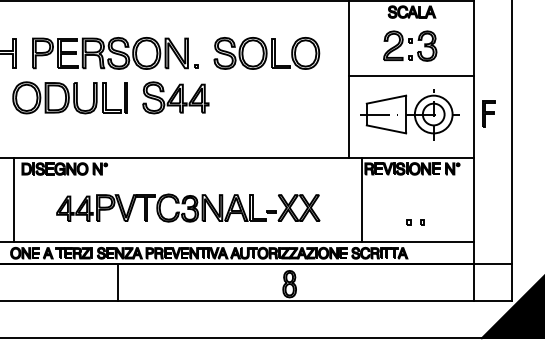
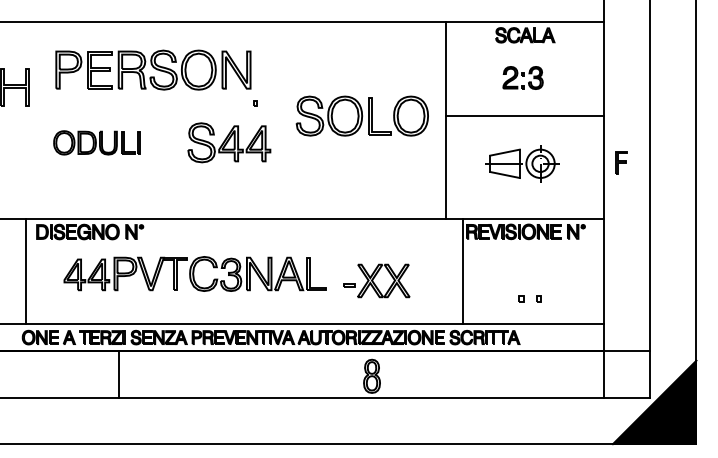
part: (409, 45) -> (522, 77), size x0.6
part: (110, 52) -> (153, 69), moved
part: (266, 52) -> (361, 115), moved
part: (69, 97) -> (96, 142), size x0.6
part: (488, 113) -> (621, 162), size x0.7
part: (409, 114) -> (522, 163), size x0.6
part: (160, 207) -> (194, 273), moved
line: (118, 282) -> (119, 374), moved

